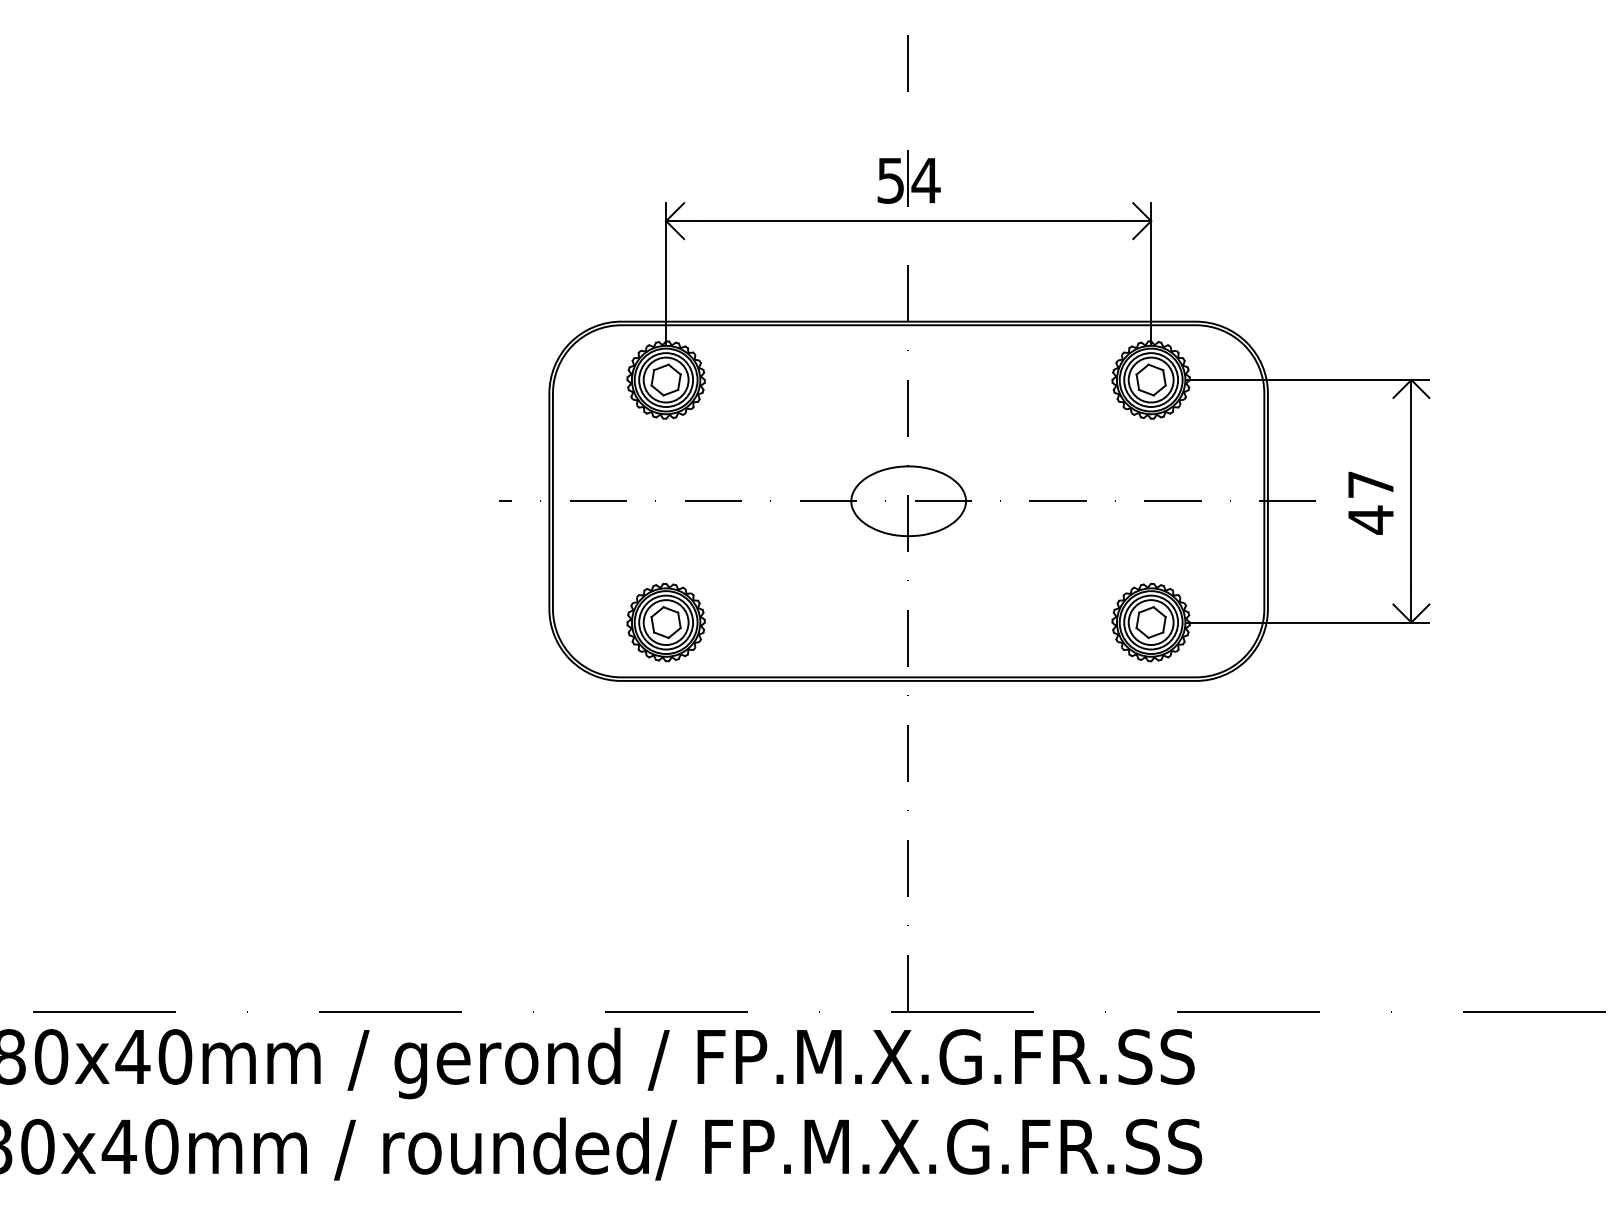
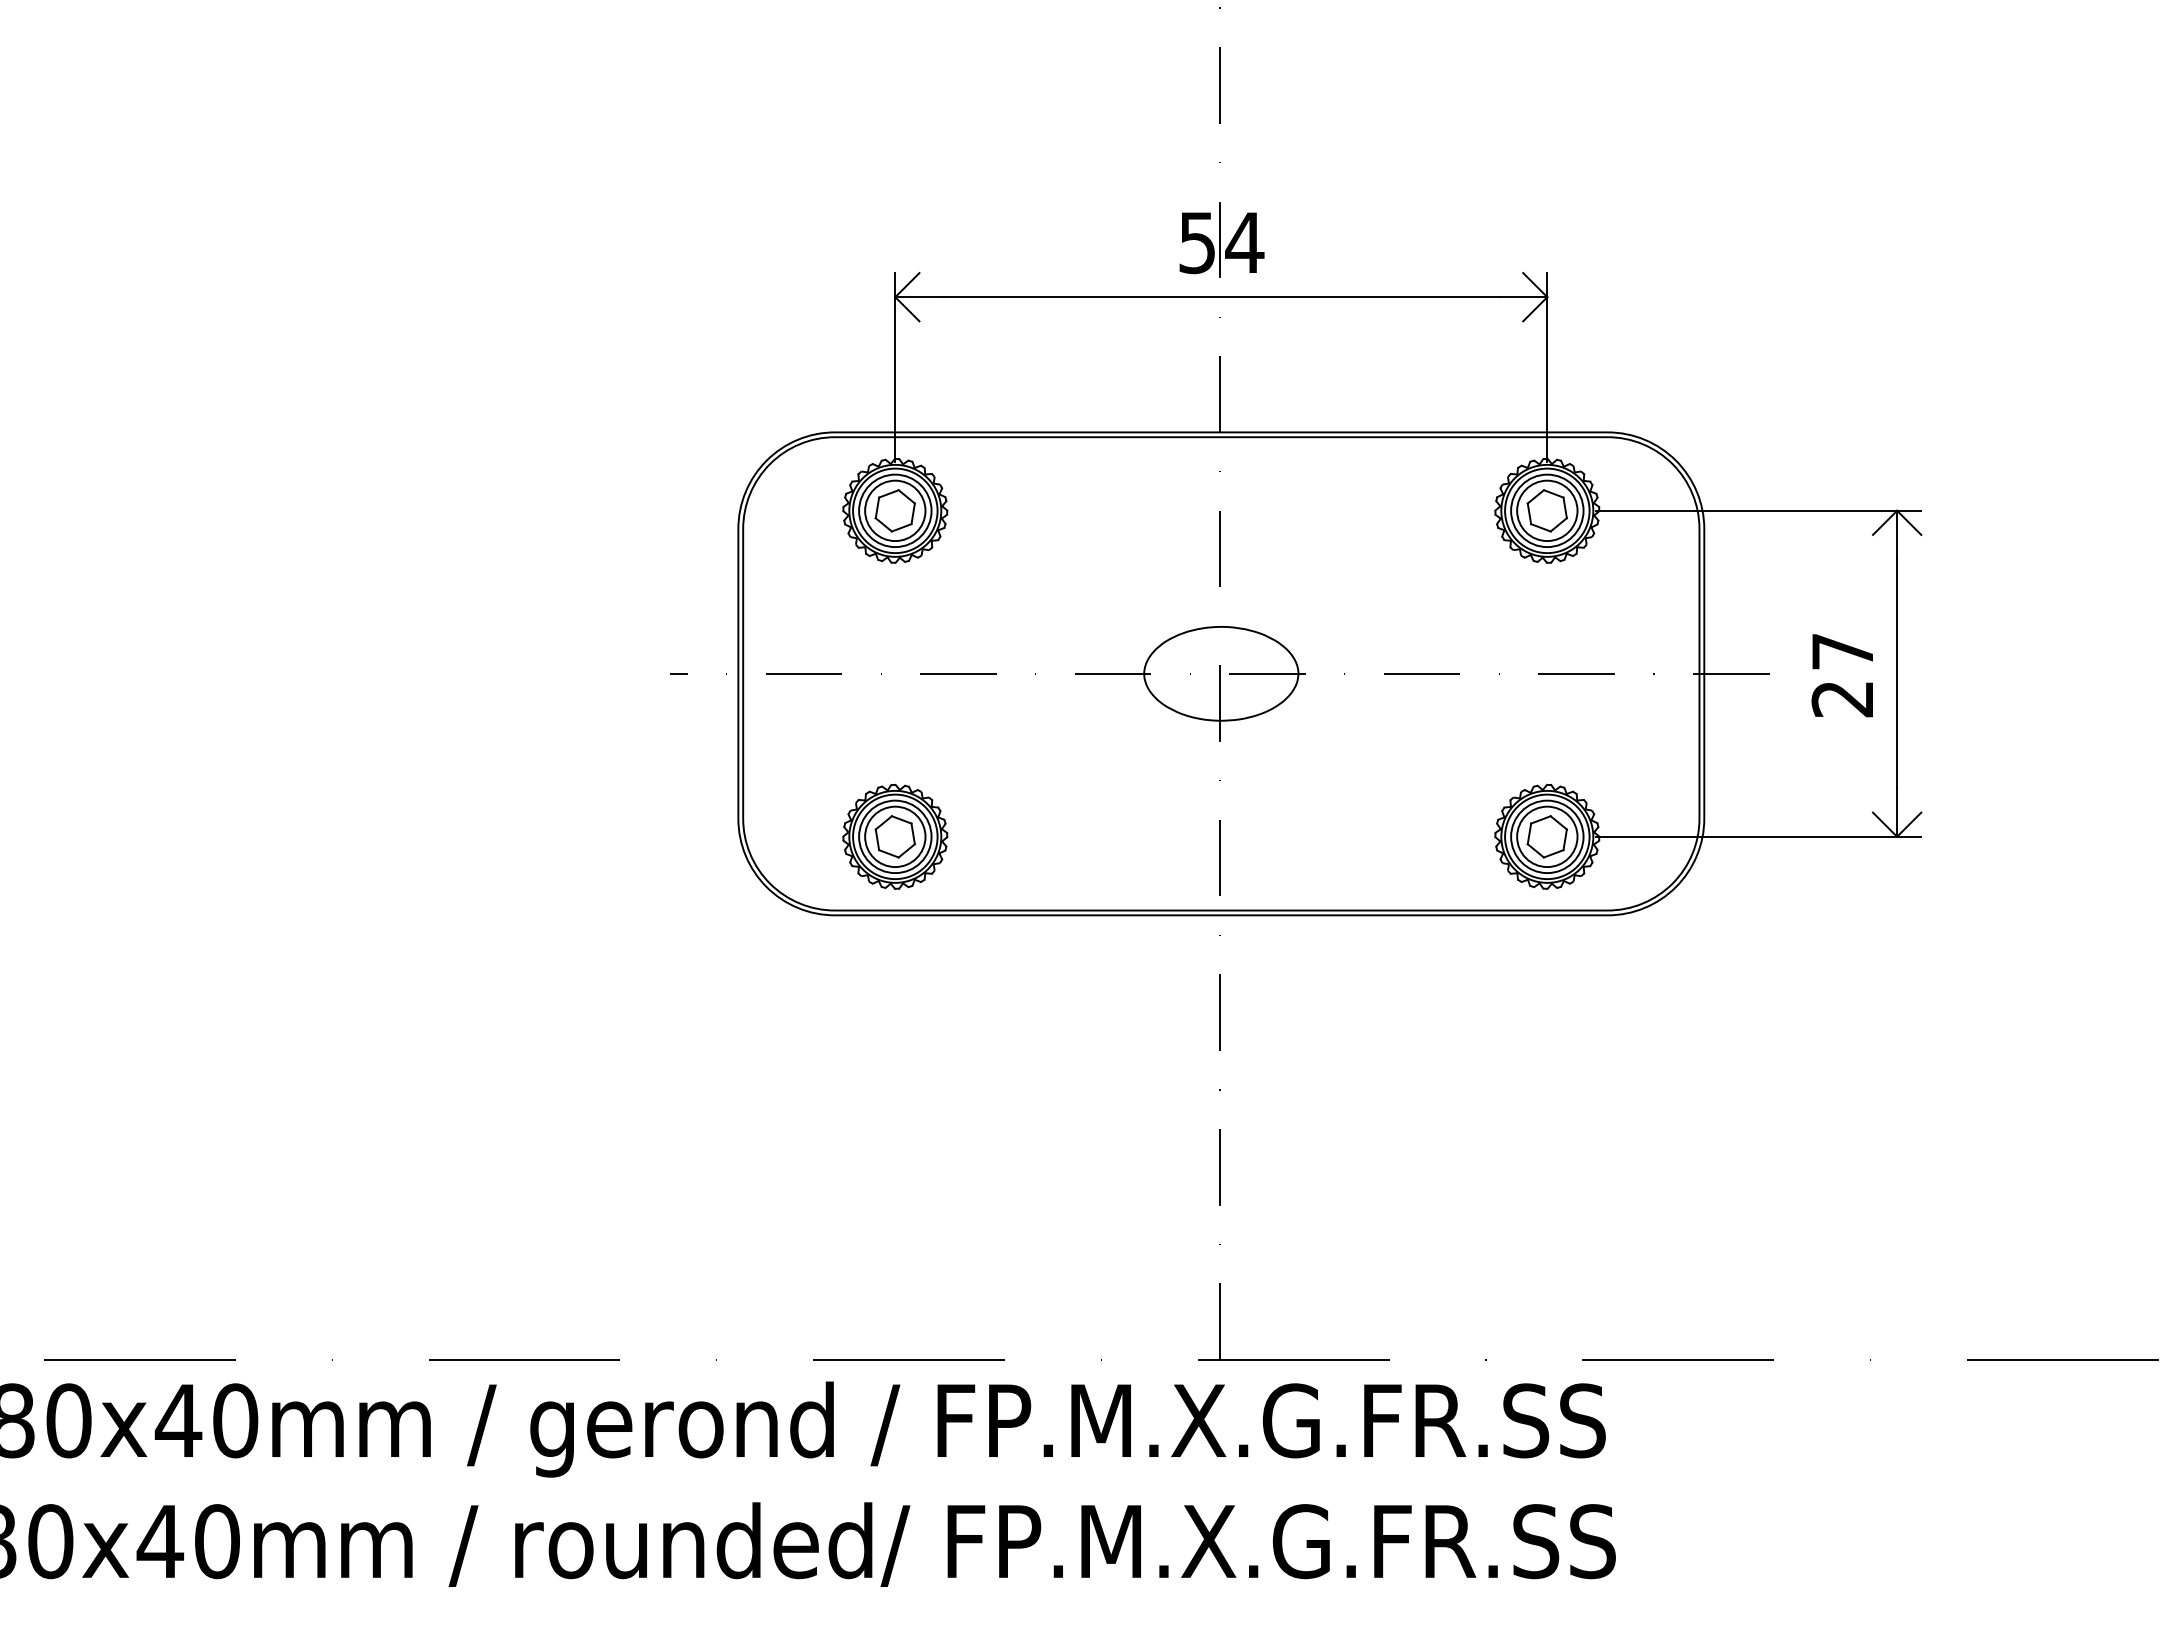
text: (1370, 519) -> (1841, 698), 47 -> 27

